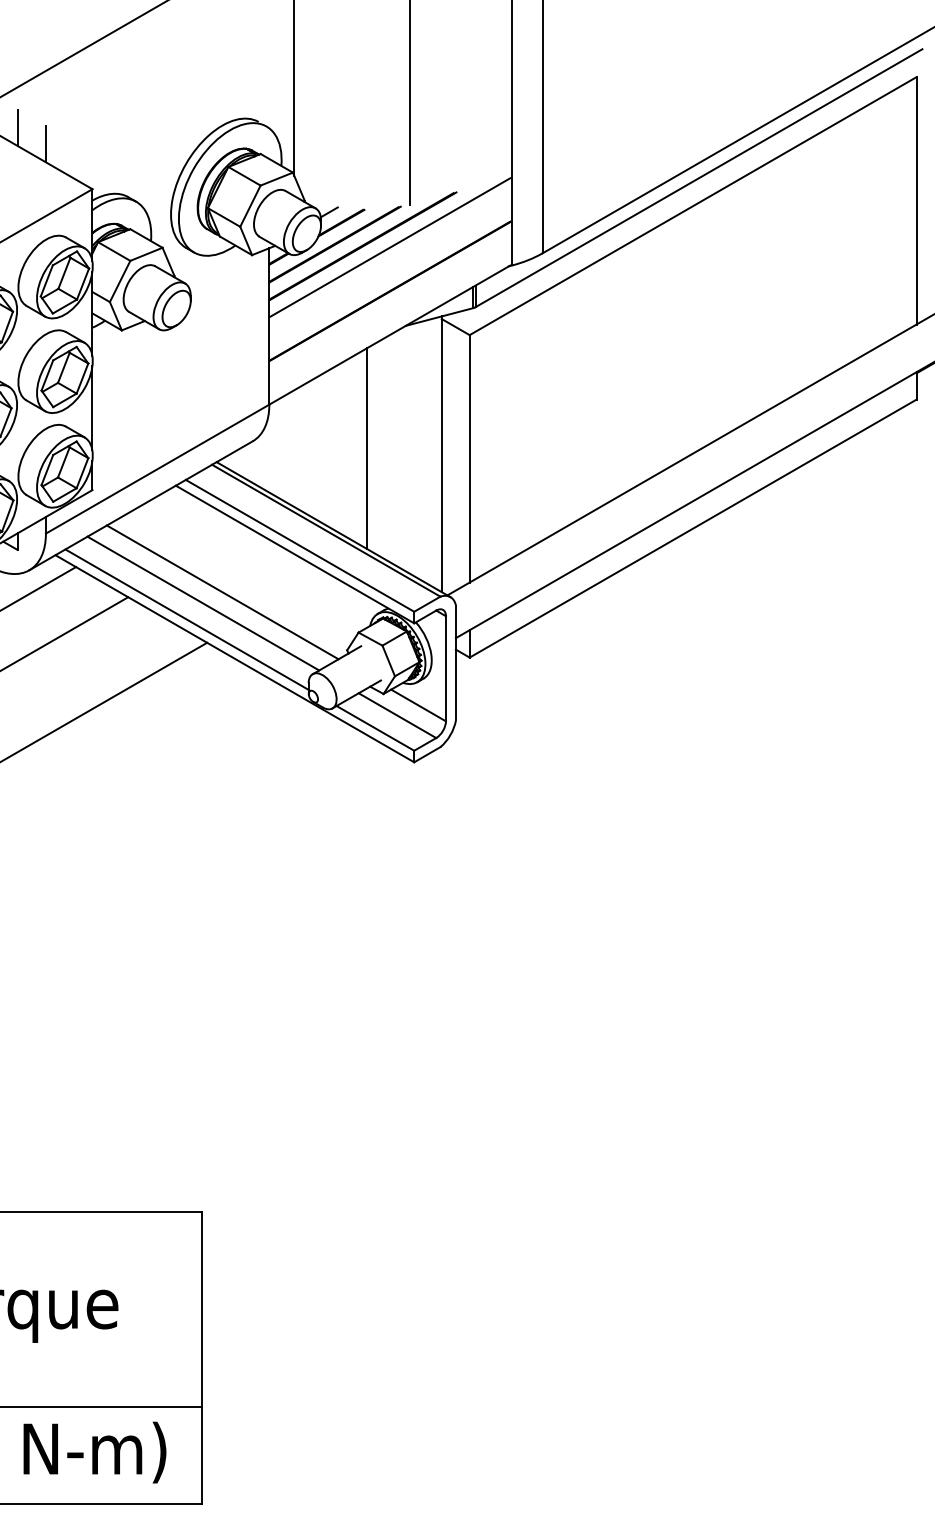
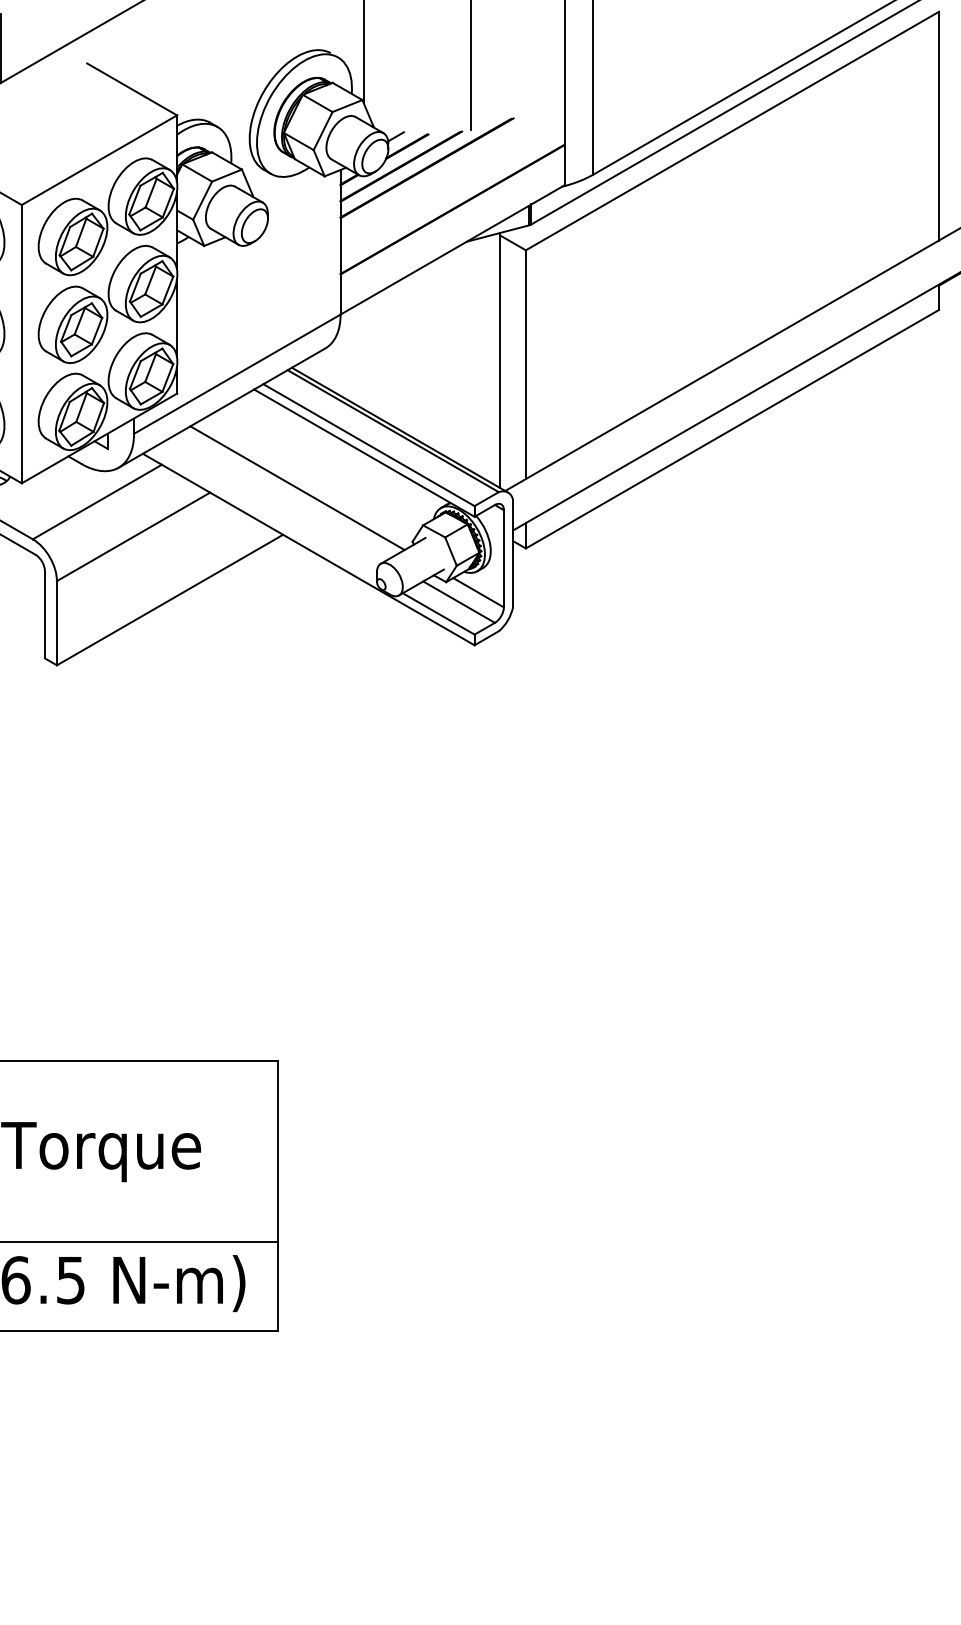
line: (17, 127) -> (107, 58), removed
line: (46, 143) -> (134, 73), removed
line: (389, 247) -> (451, 169), removed
line: (367, 448) -> (431, 355), removed
line: (203, 603) -> (279, 498), removed
line: (187, 619) -> (264, 513), removed

